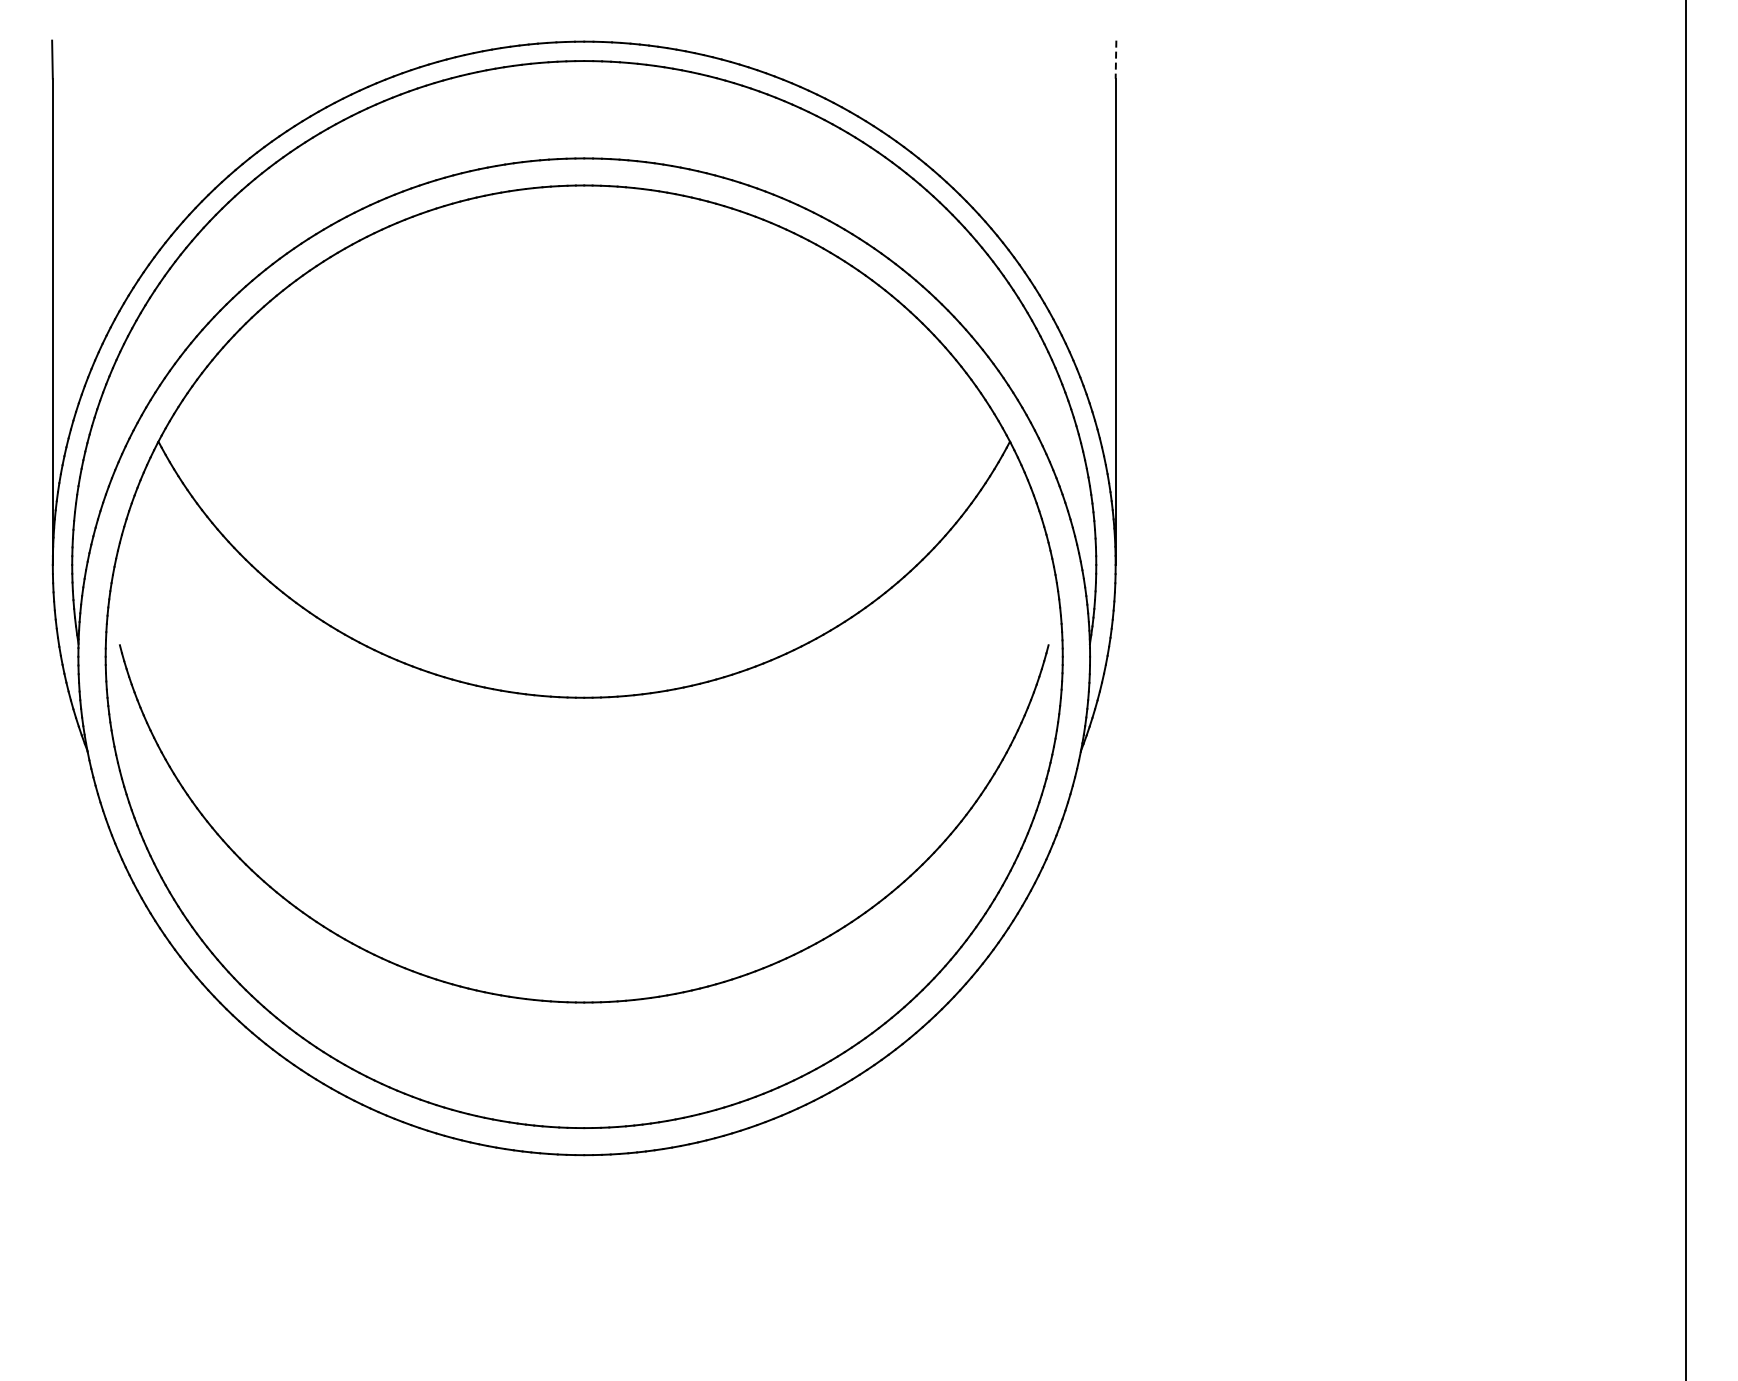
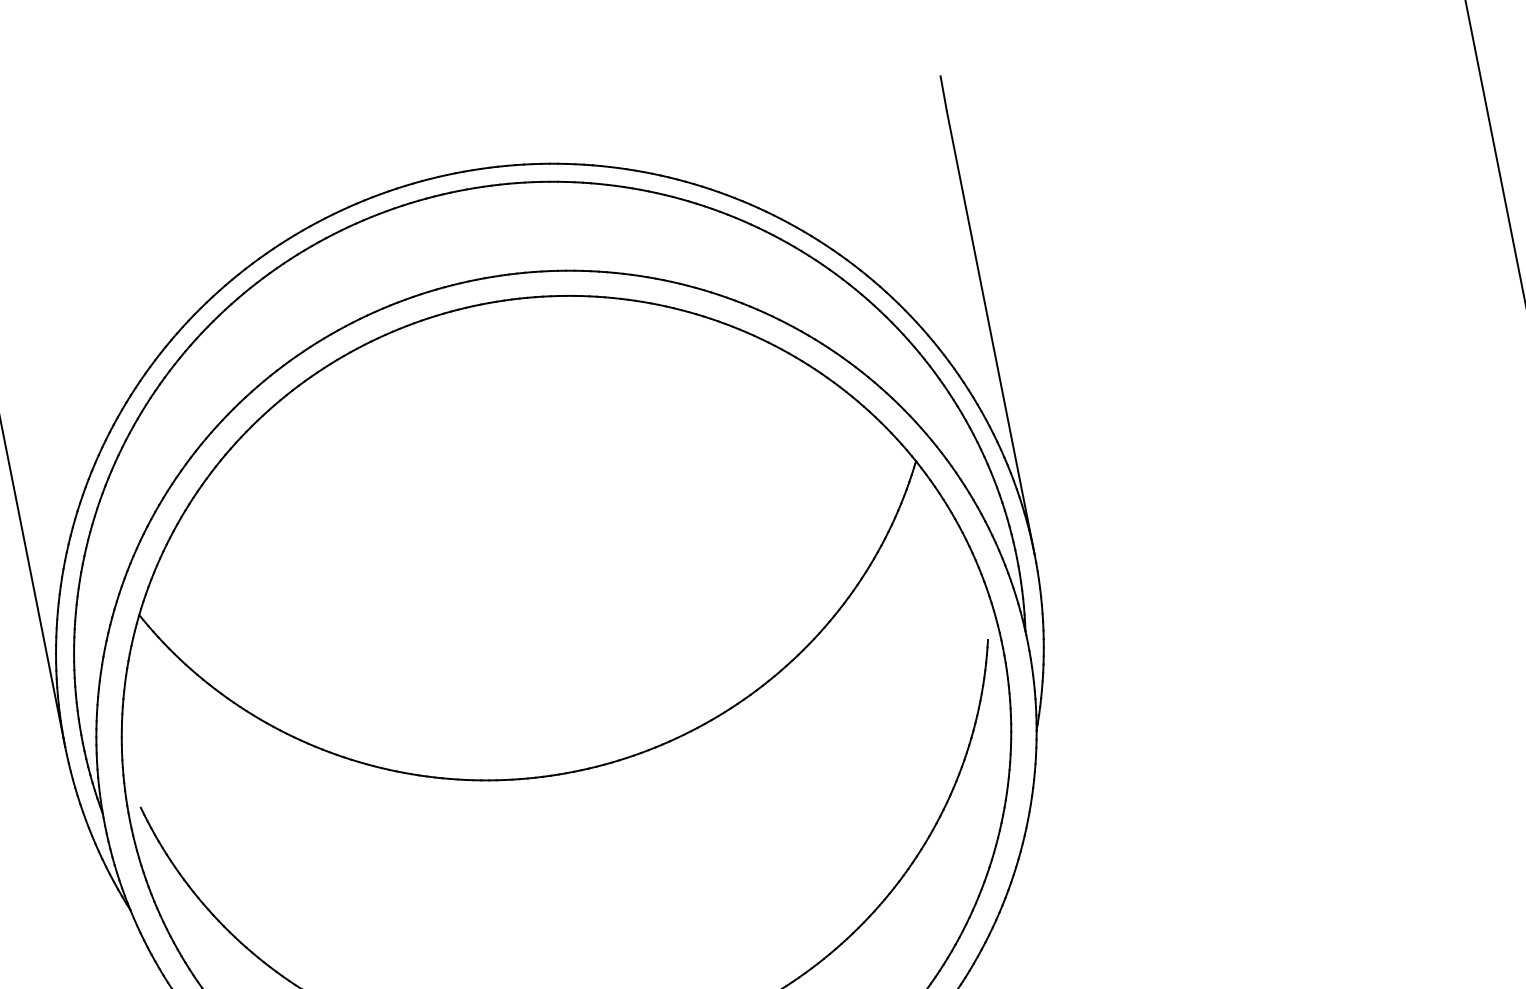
line: (1115, 60) -> (943, 94), dashed -> solid

